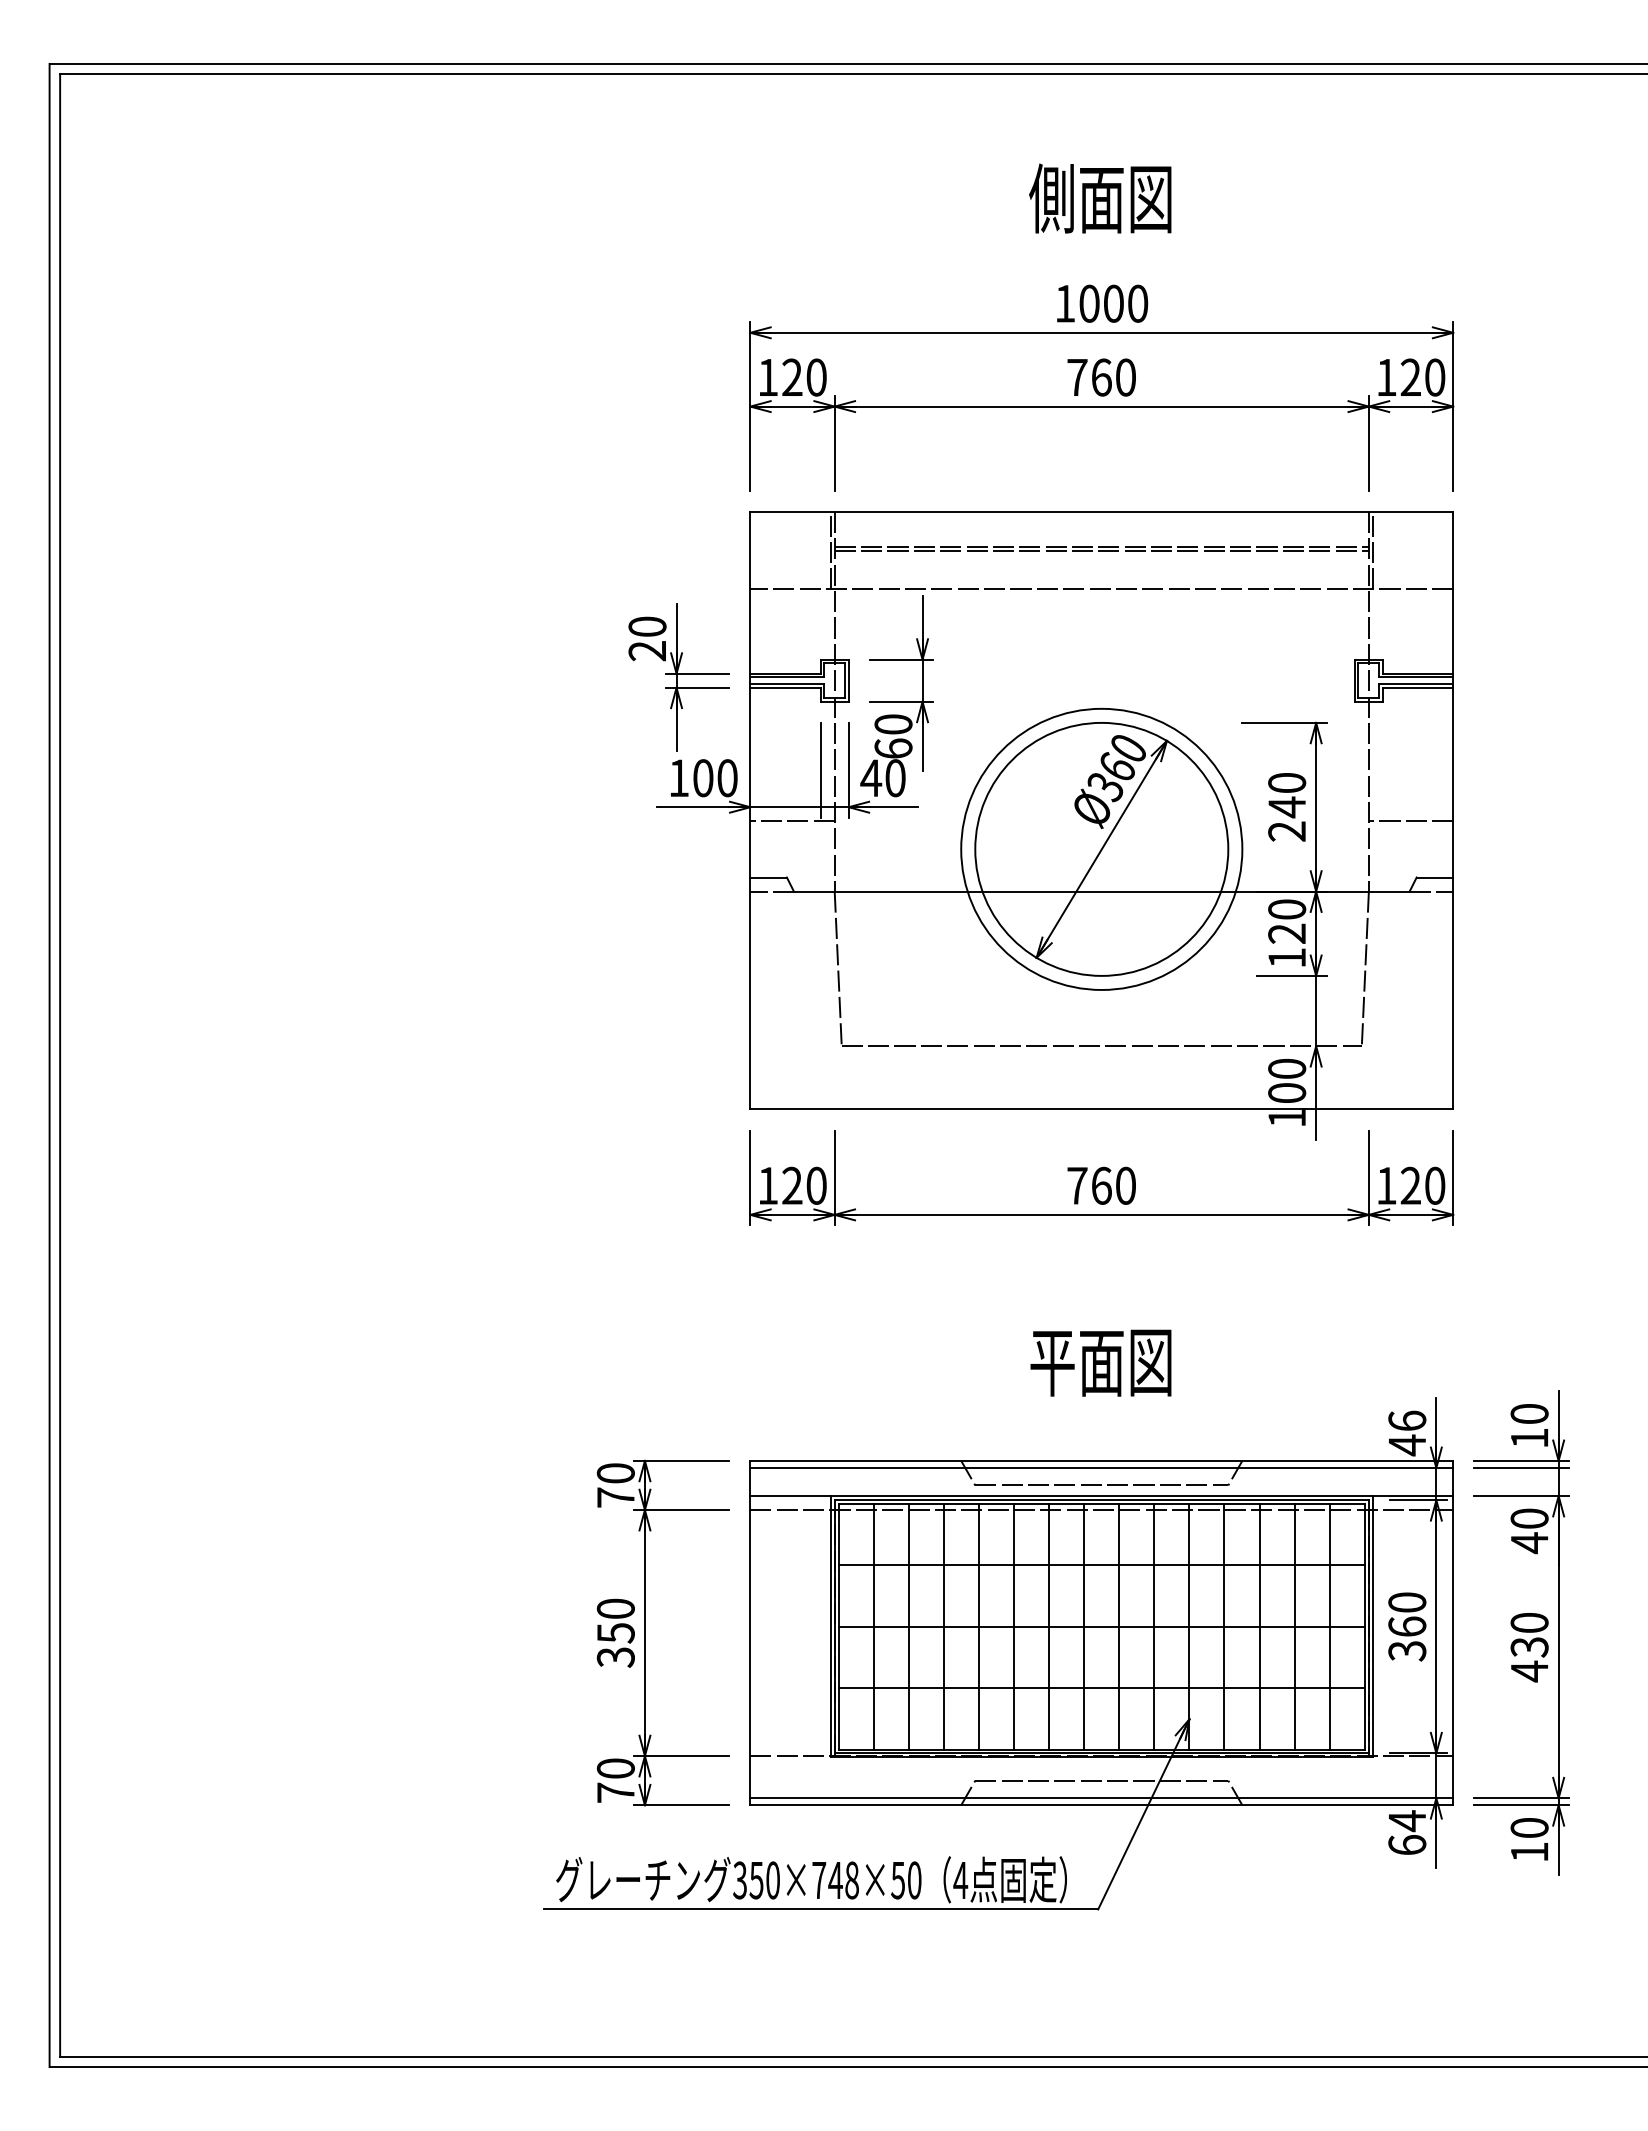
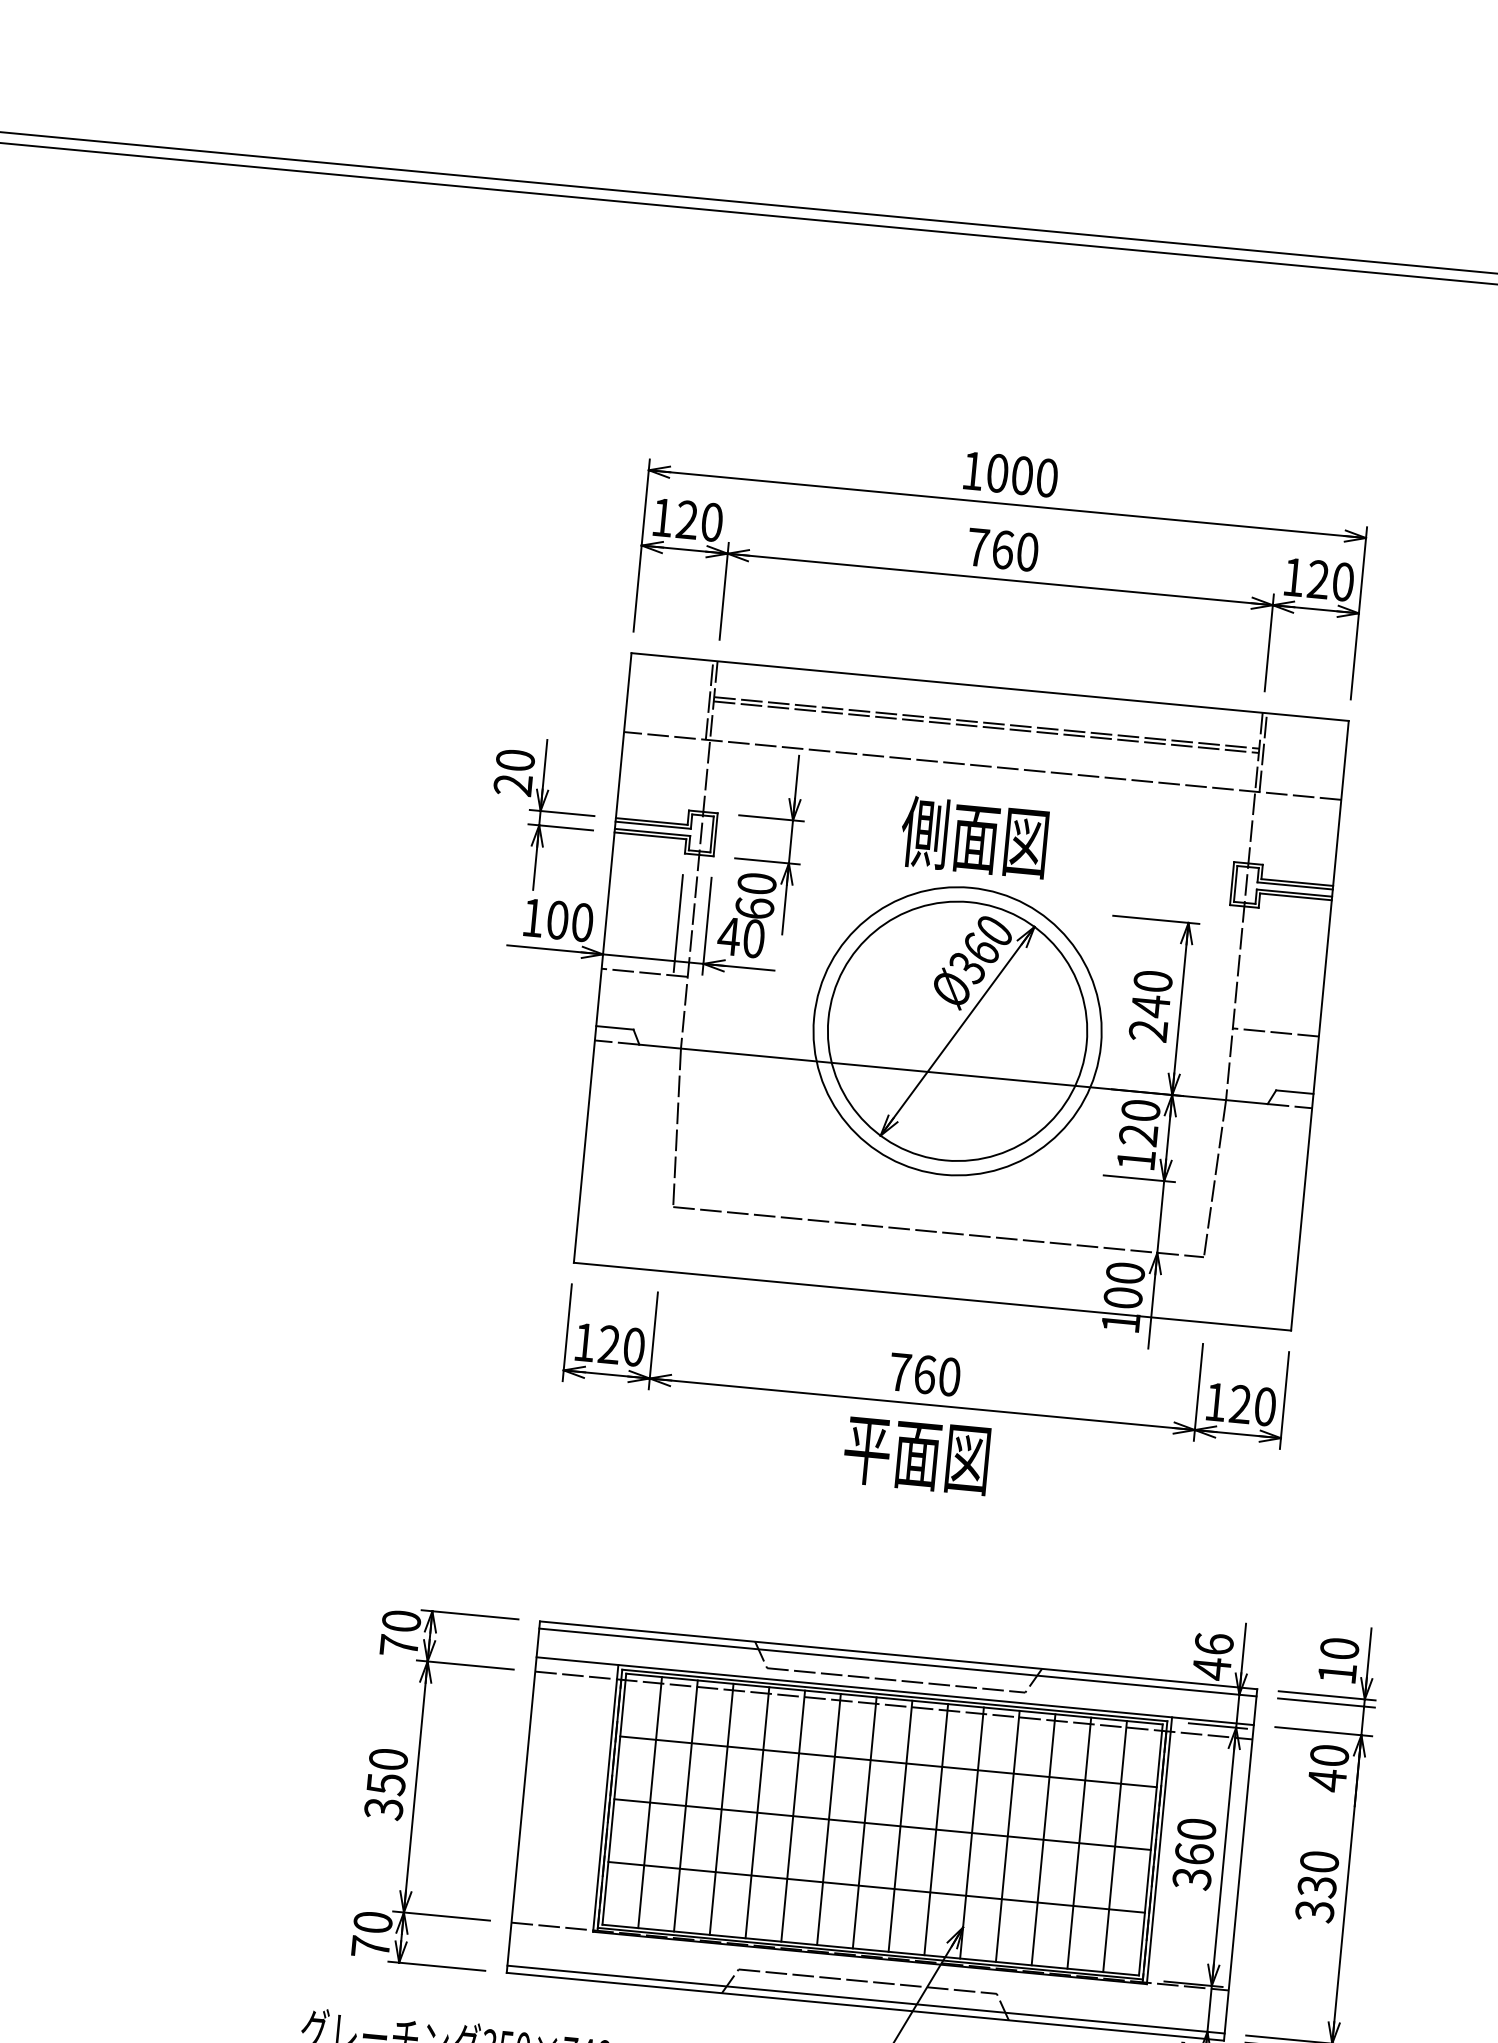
text: (1100, 198) -> (974, 837), moved
text: (1100, 1362) -> (916, 1454), moved
text: (1529, 1671) -> (1314, 1911), 430 -> 330

